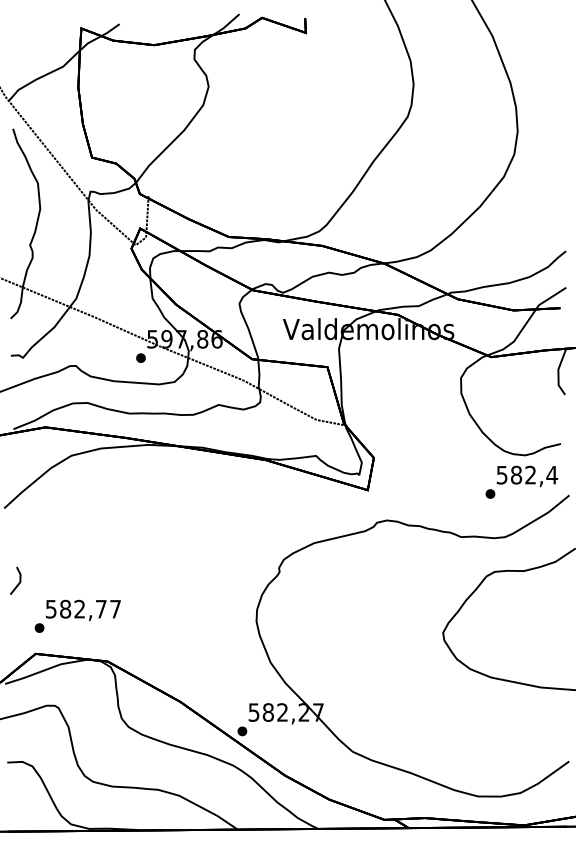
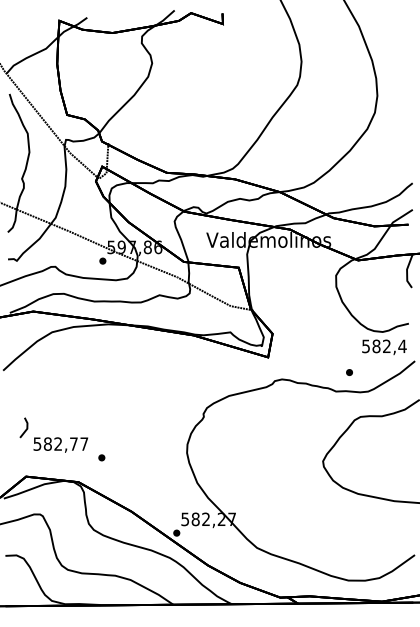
part: (490, 493) -> (349, 372), moved
line: (18, 582) -> (25, 429), moved
part: (39, 627) -> (101, 457), moved

